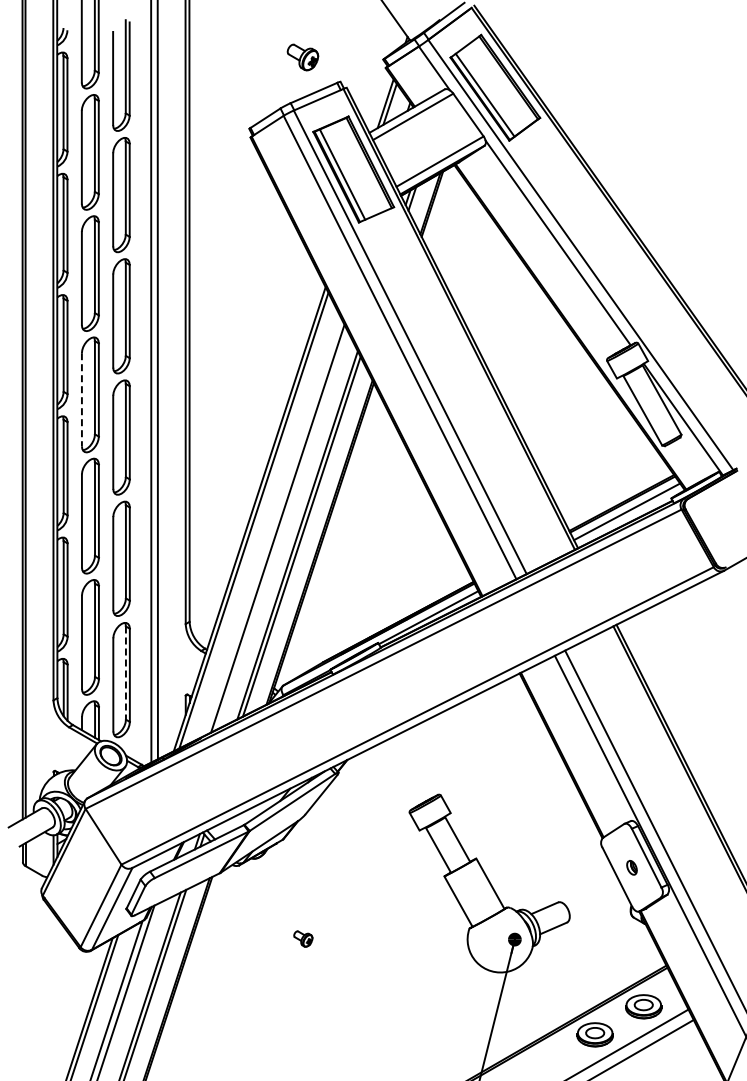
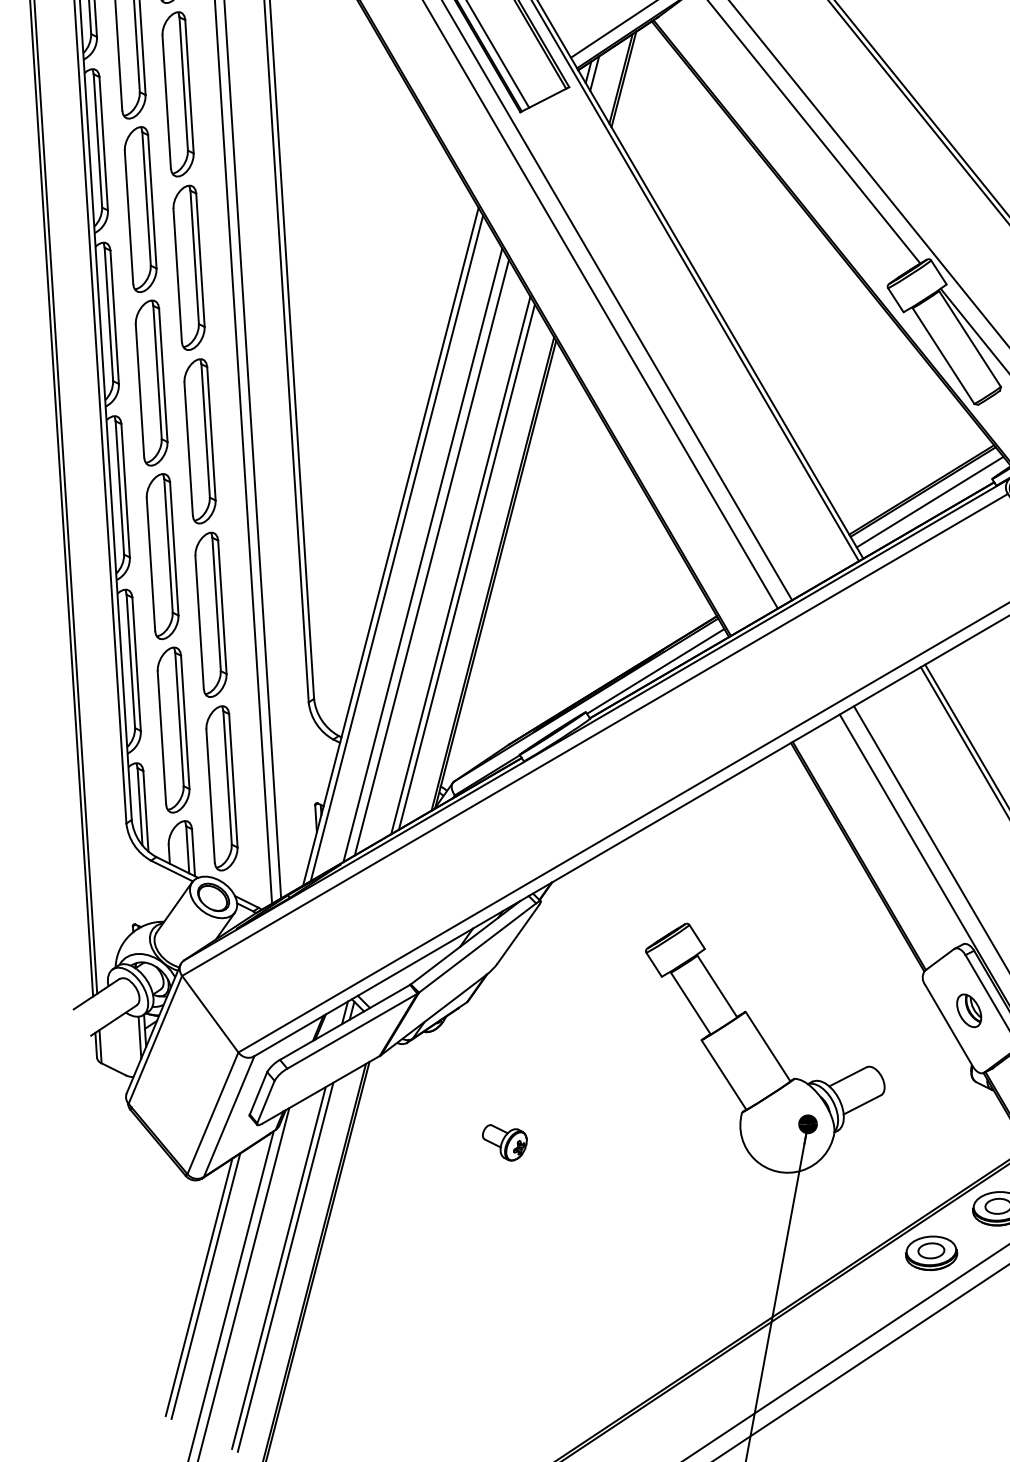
line: (81, 399) -> (139, 390), dashed -> solid
line: (271, 526) -> (422, 555), added
line: (125, 673) -> (226, 778), dashed -> solid
part: (631, 867) -> (968, 1010), size x1.67
part: (303, 938) -> (505, 1141), size x1.67

